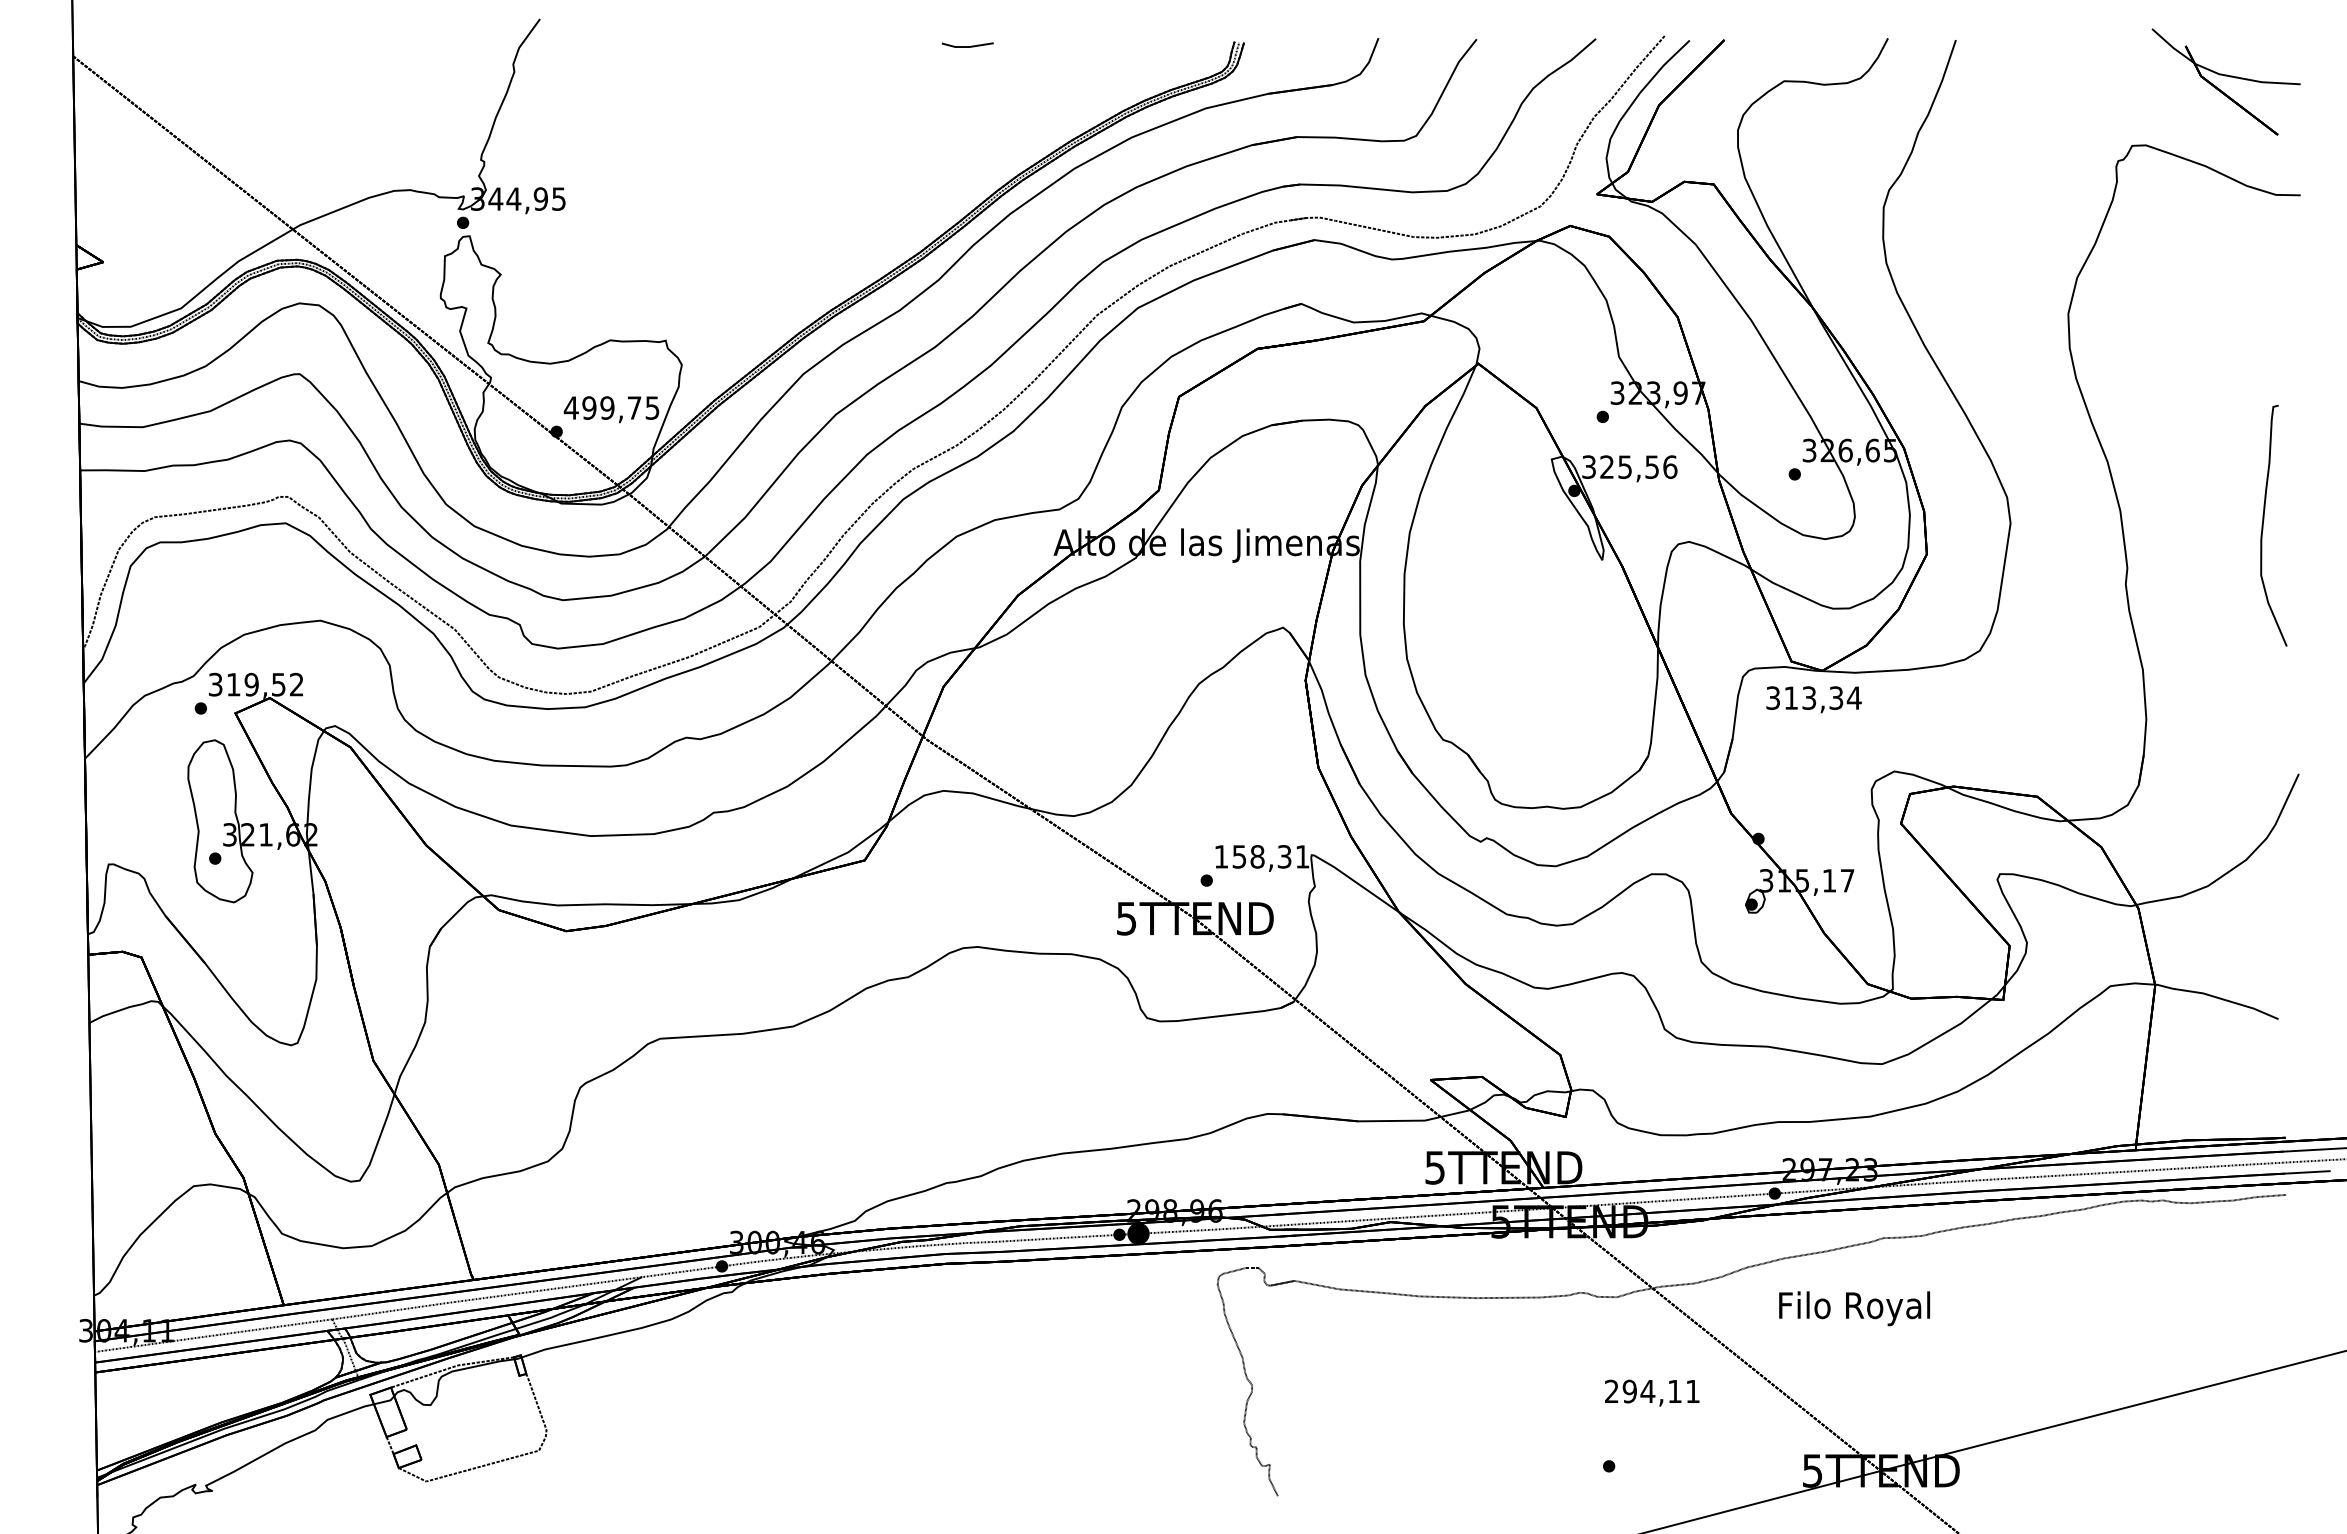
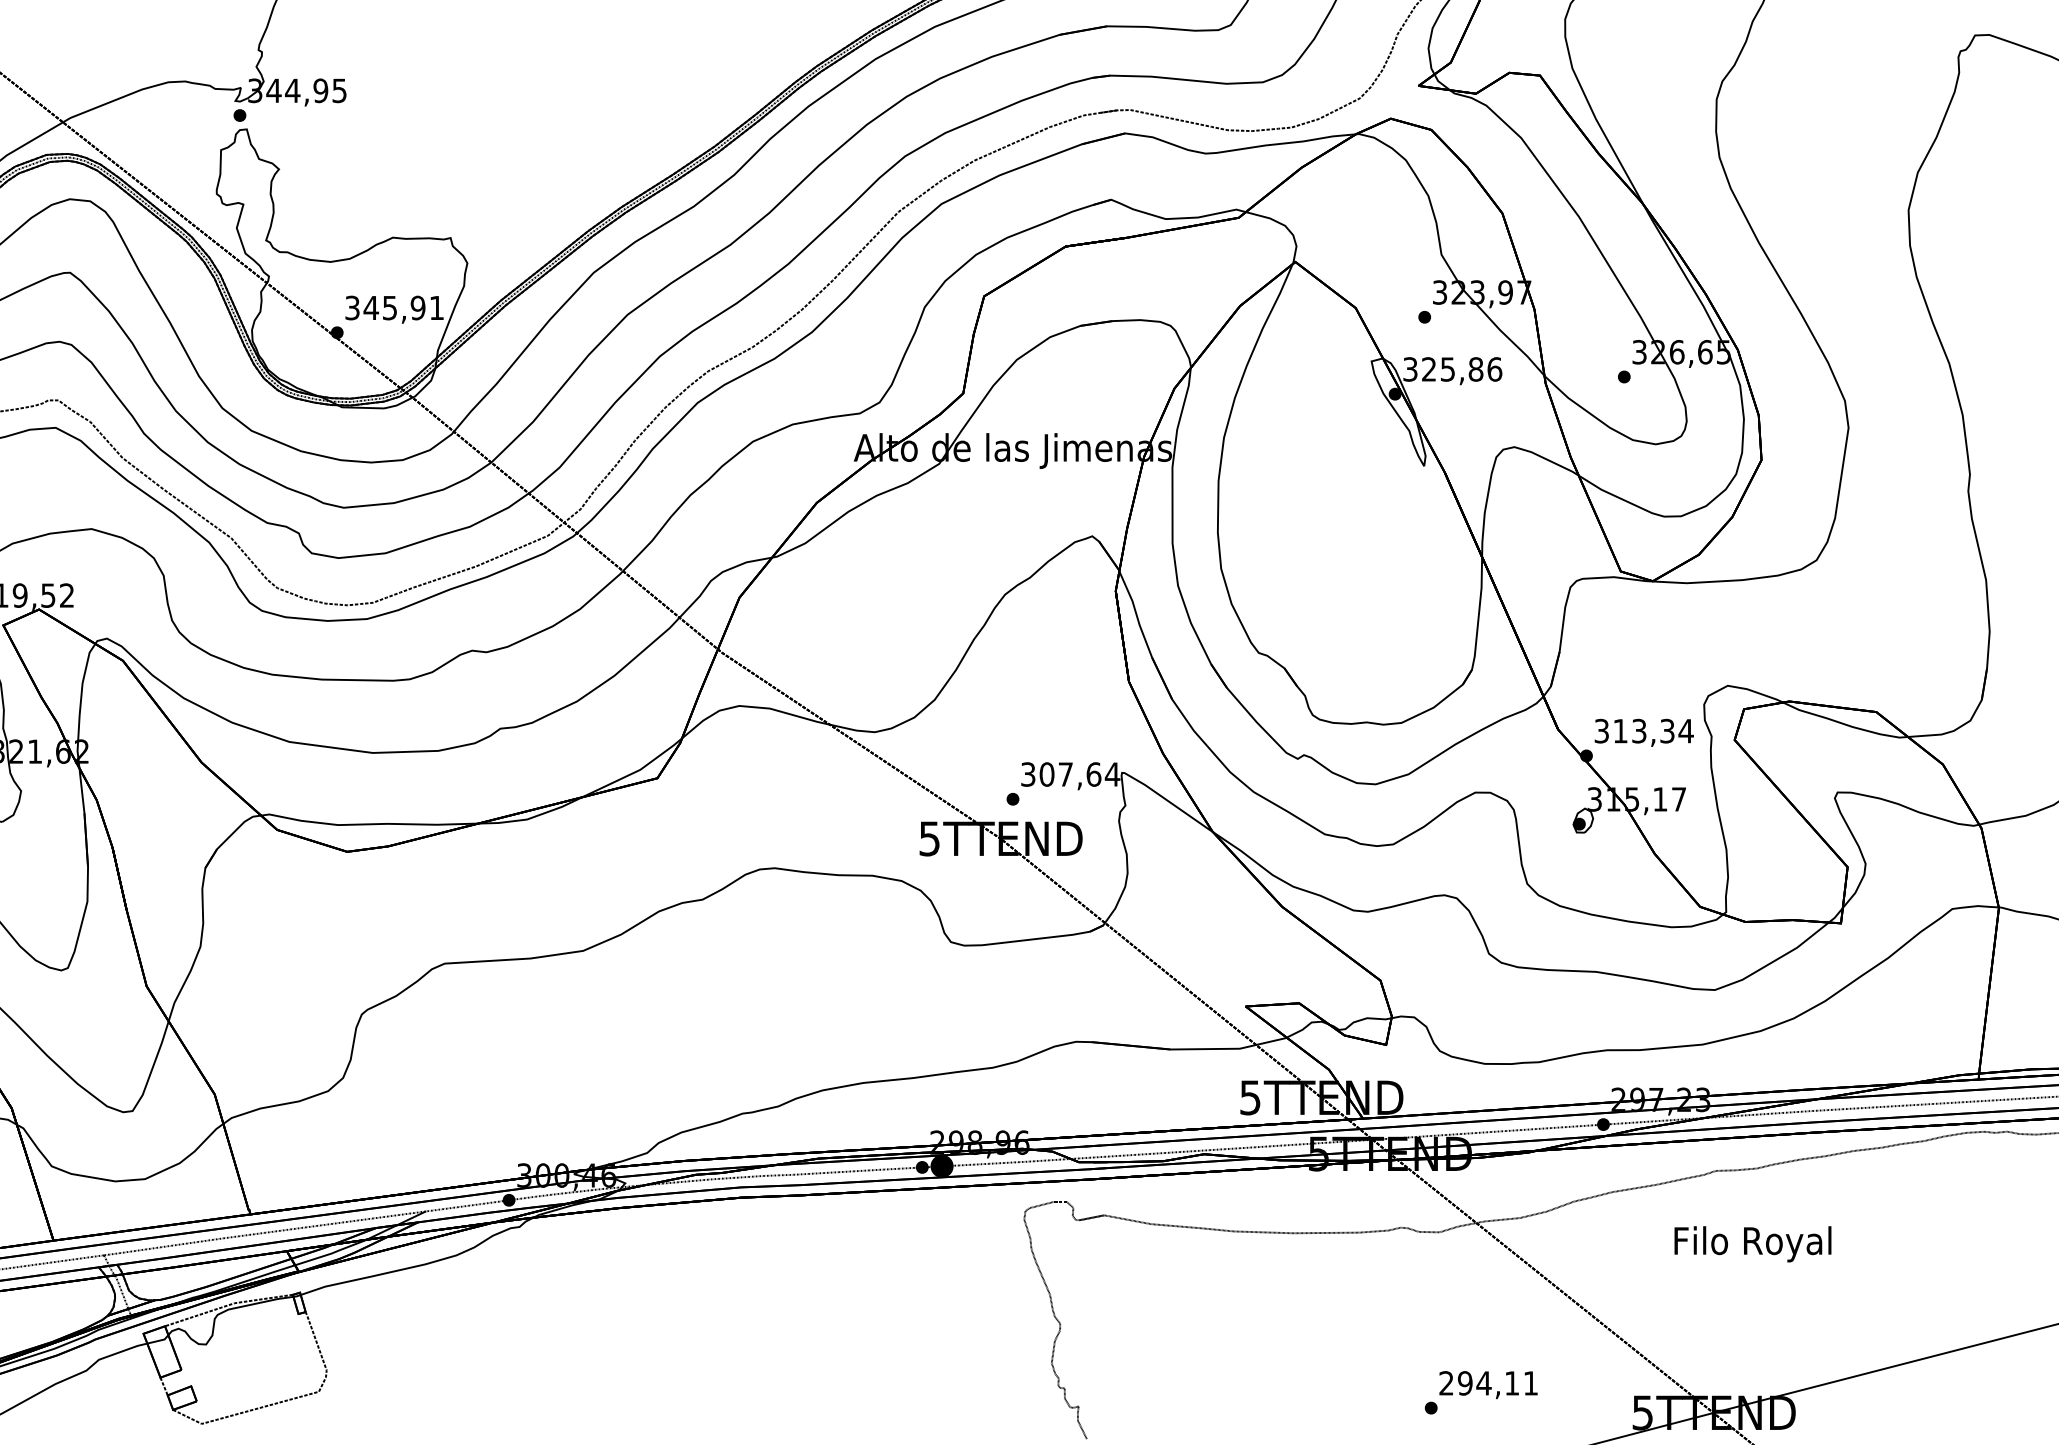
text: (611, 407) -> (394, 307), 499,75 -> 345,91
text: (1652, 466) -> (1476, 368), 325,56 -> 325,86
text: (1813, 699) -> (1643, 732), moved
text: (1262, 856) -> (1070, 774), 158,31 -> 307,64
text: (1854, 1308) -> (1752, 1244), moved
text: (1652, 1392) -> (1488, 1384), moved

